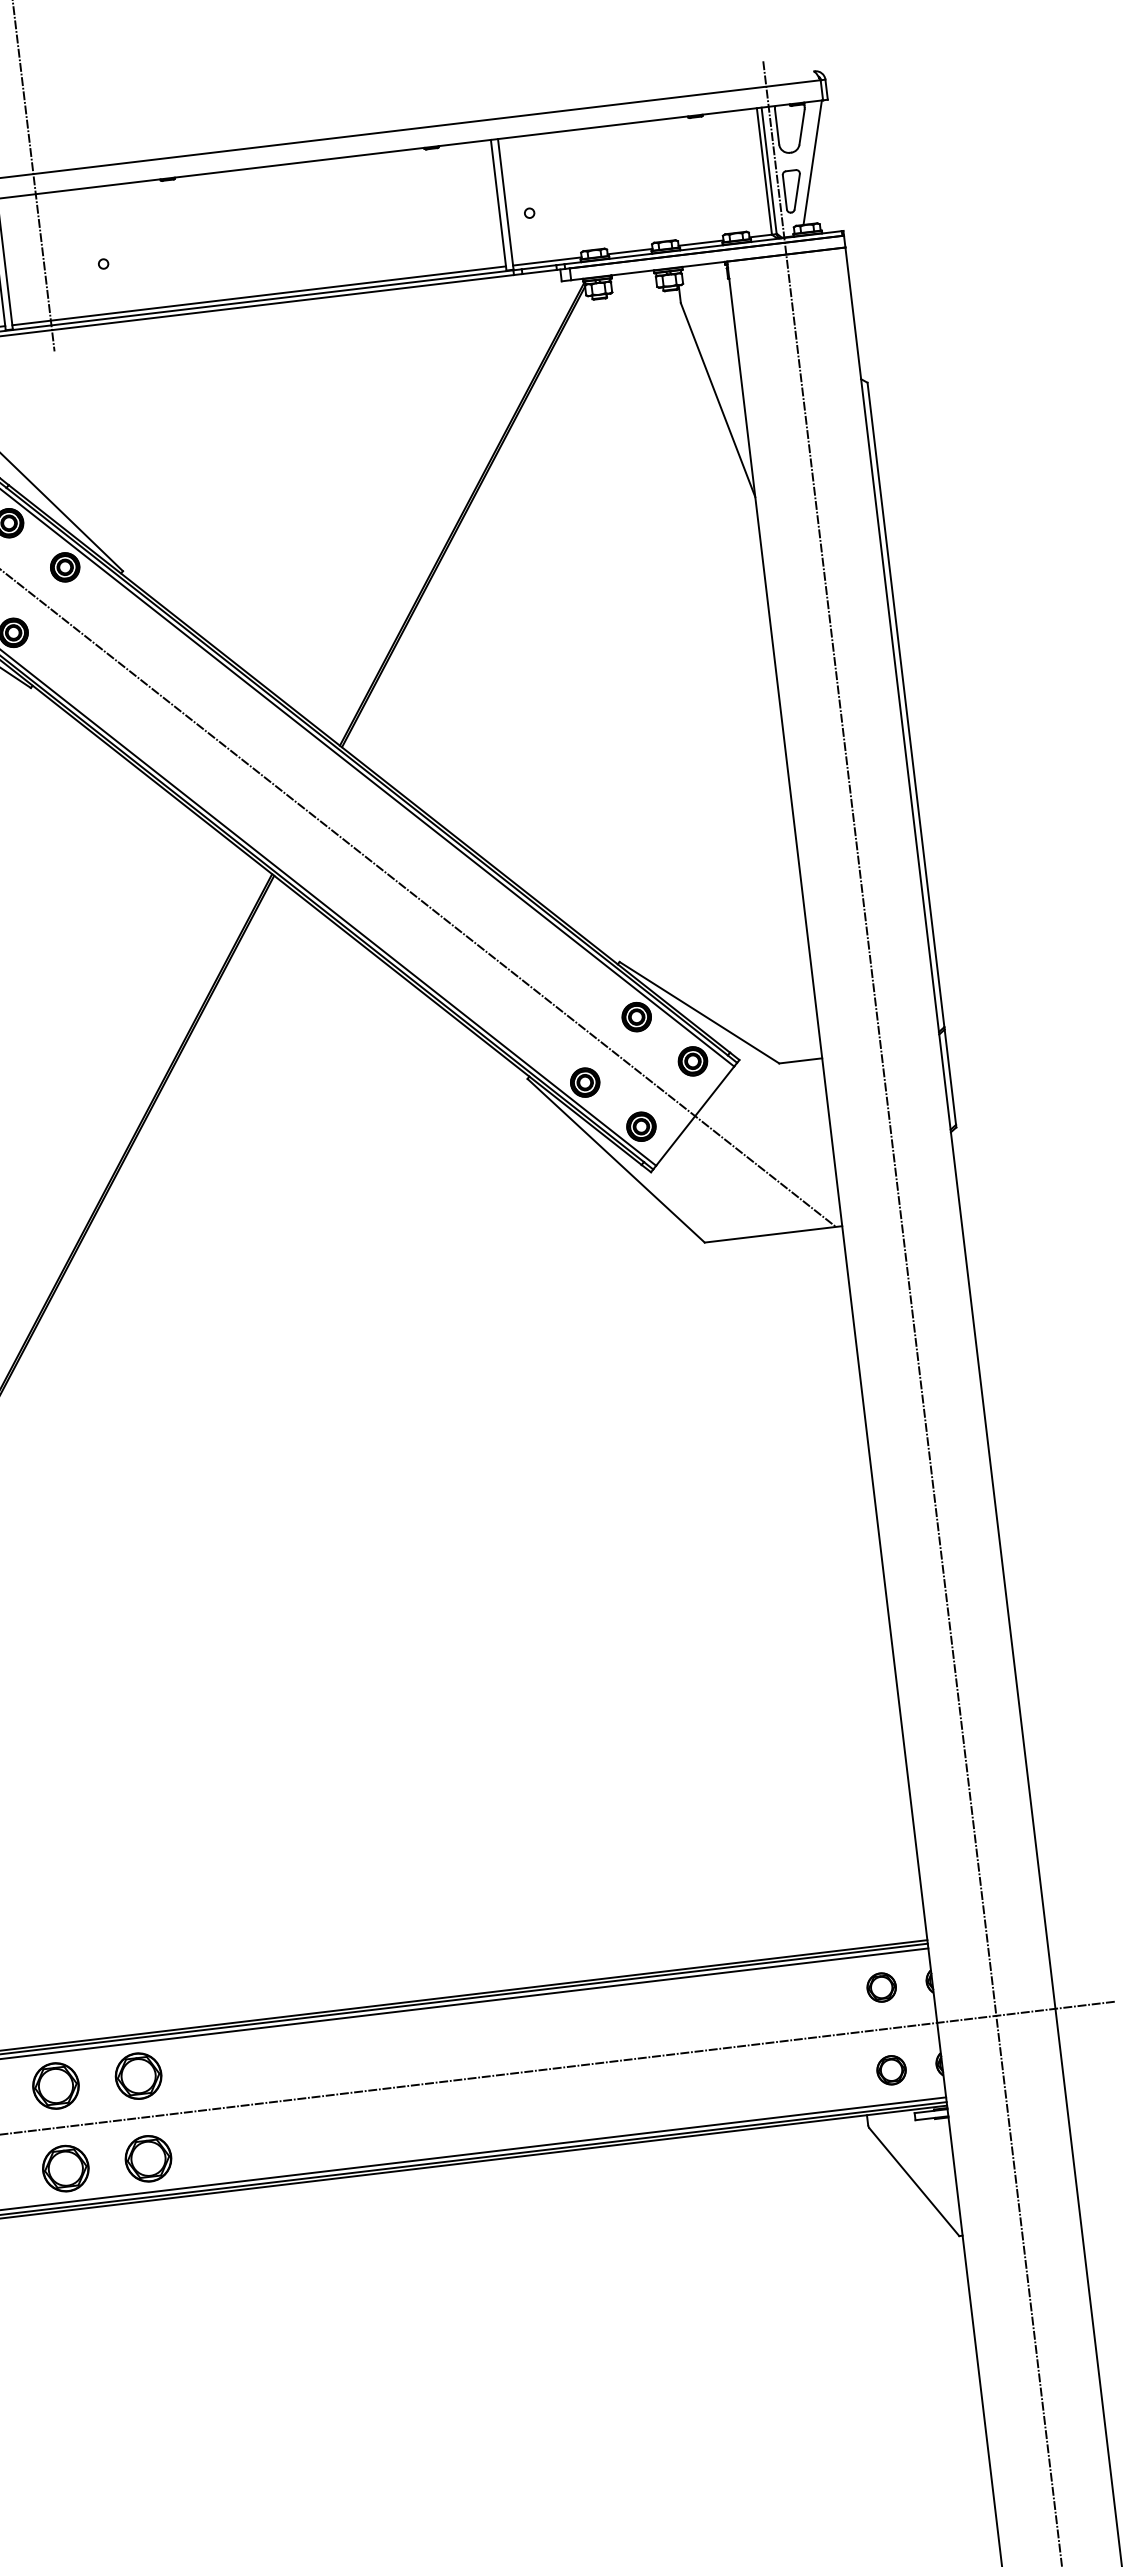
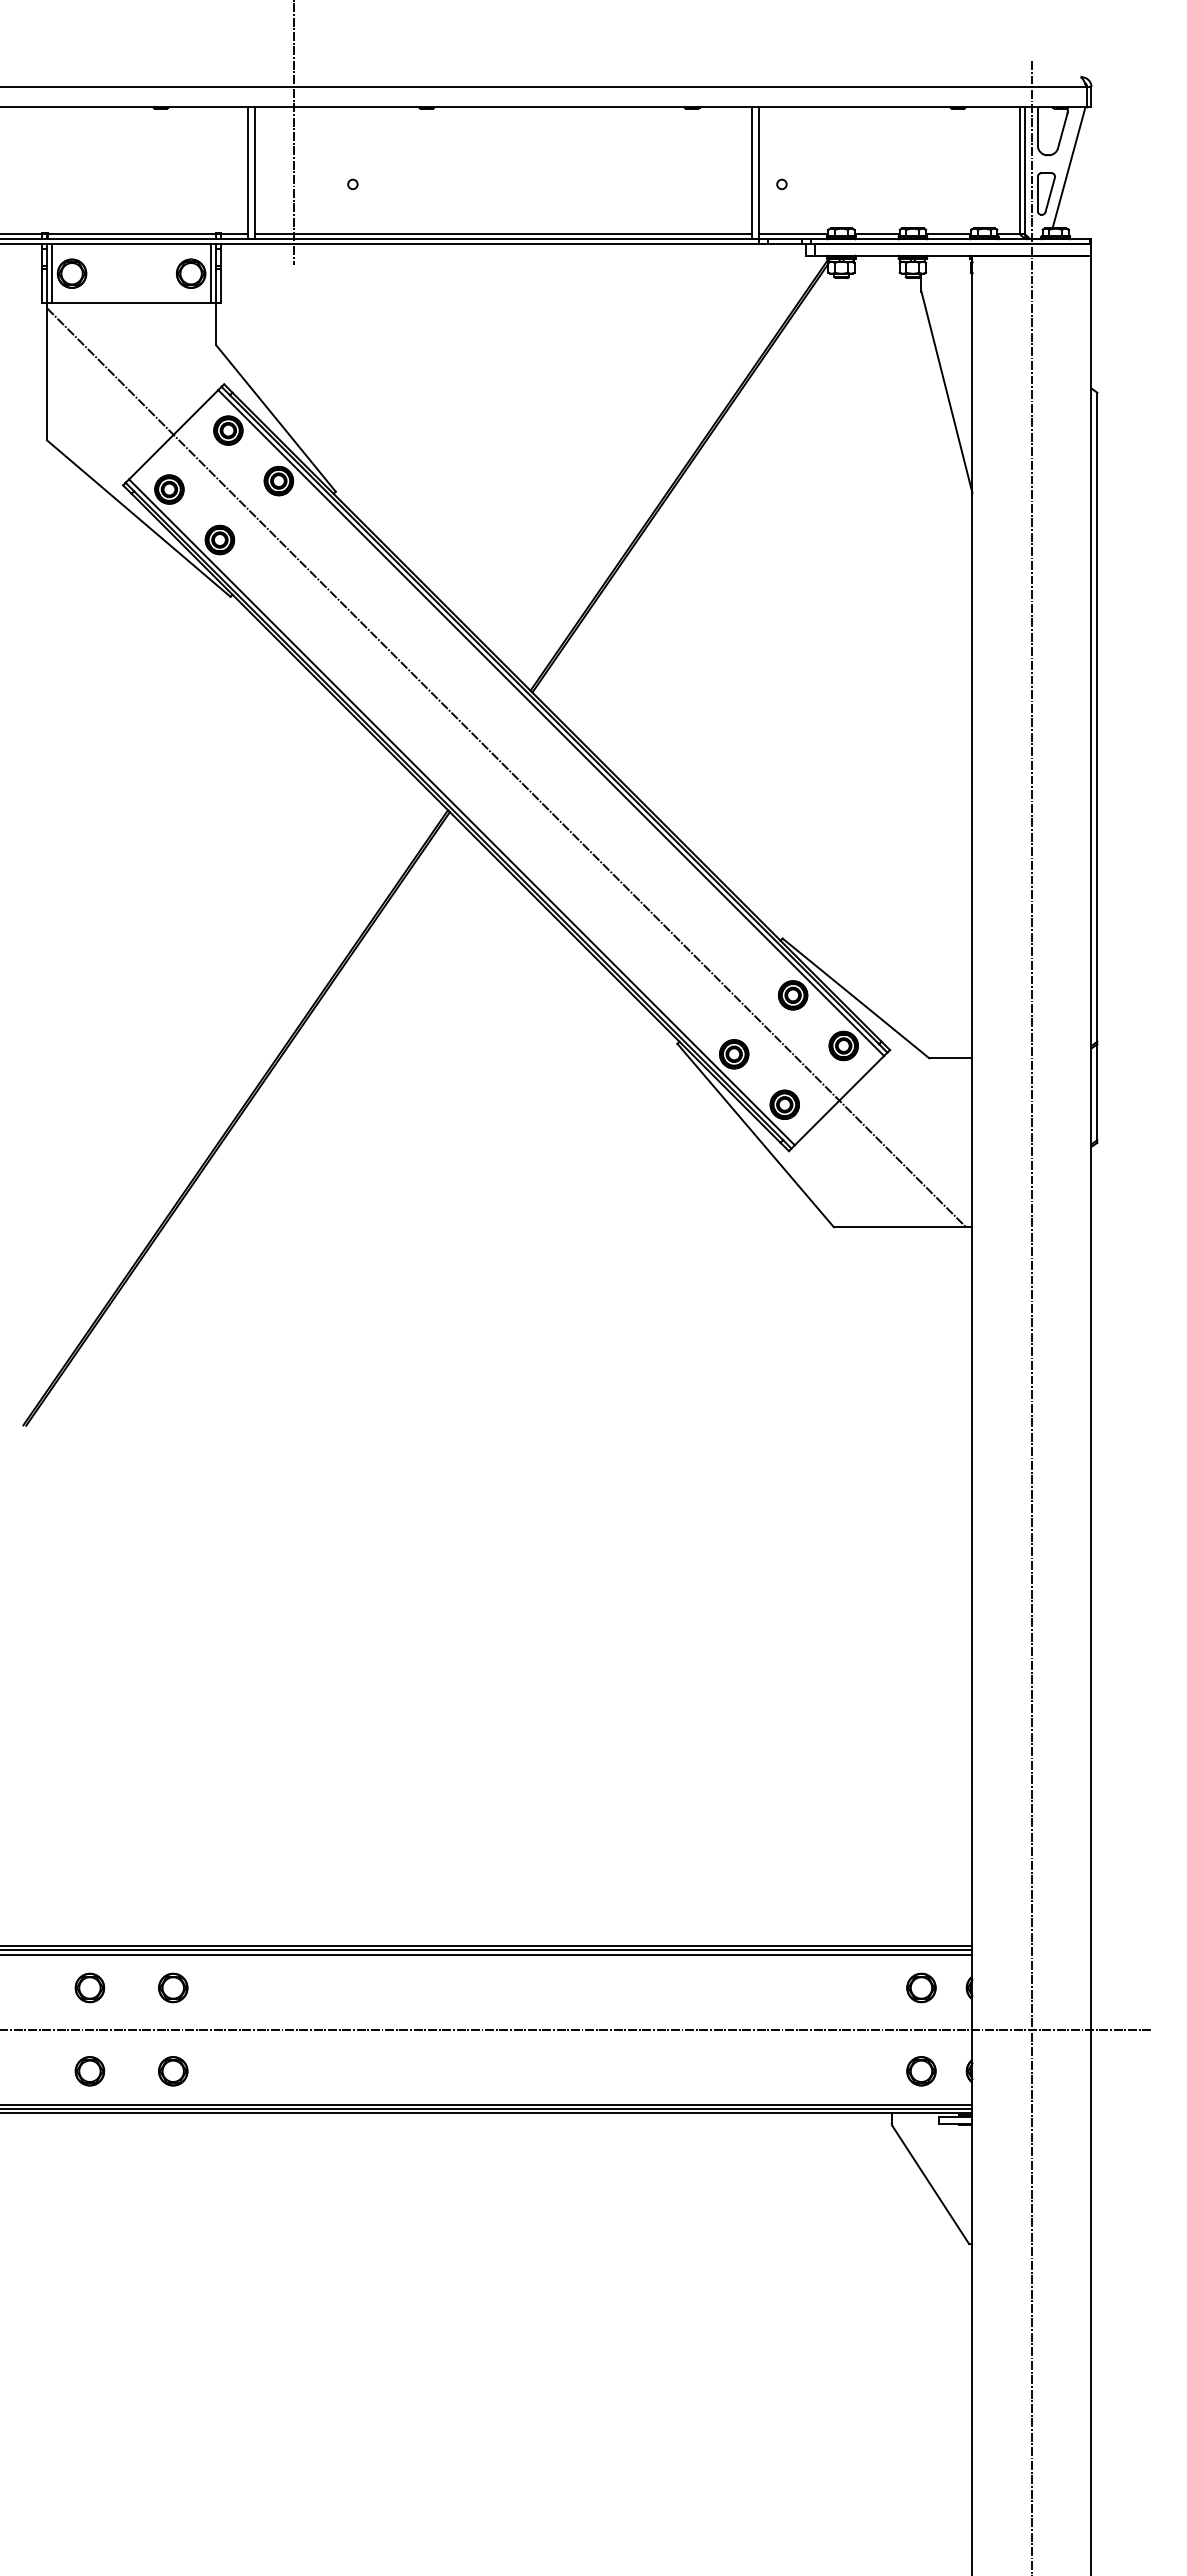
part: (138, 2075) -> (173, 1987), size x0.62
part: (55, 2085) -> (89, 1987), size x0.62
part: (148, 2159) -> (173, 2071), size x0.62
part: (65, 2169) -> (89, 2071), size x0.62

